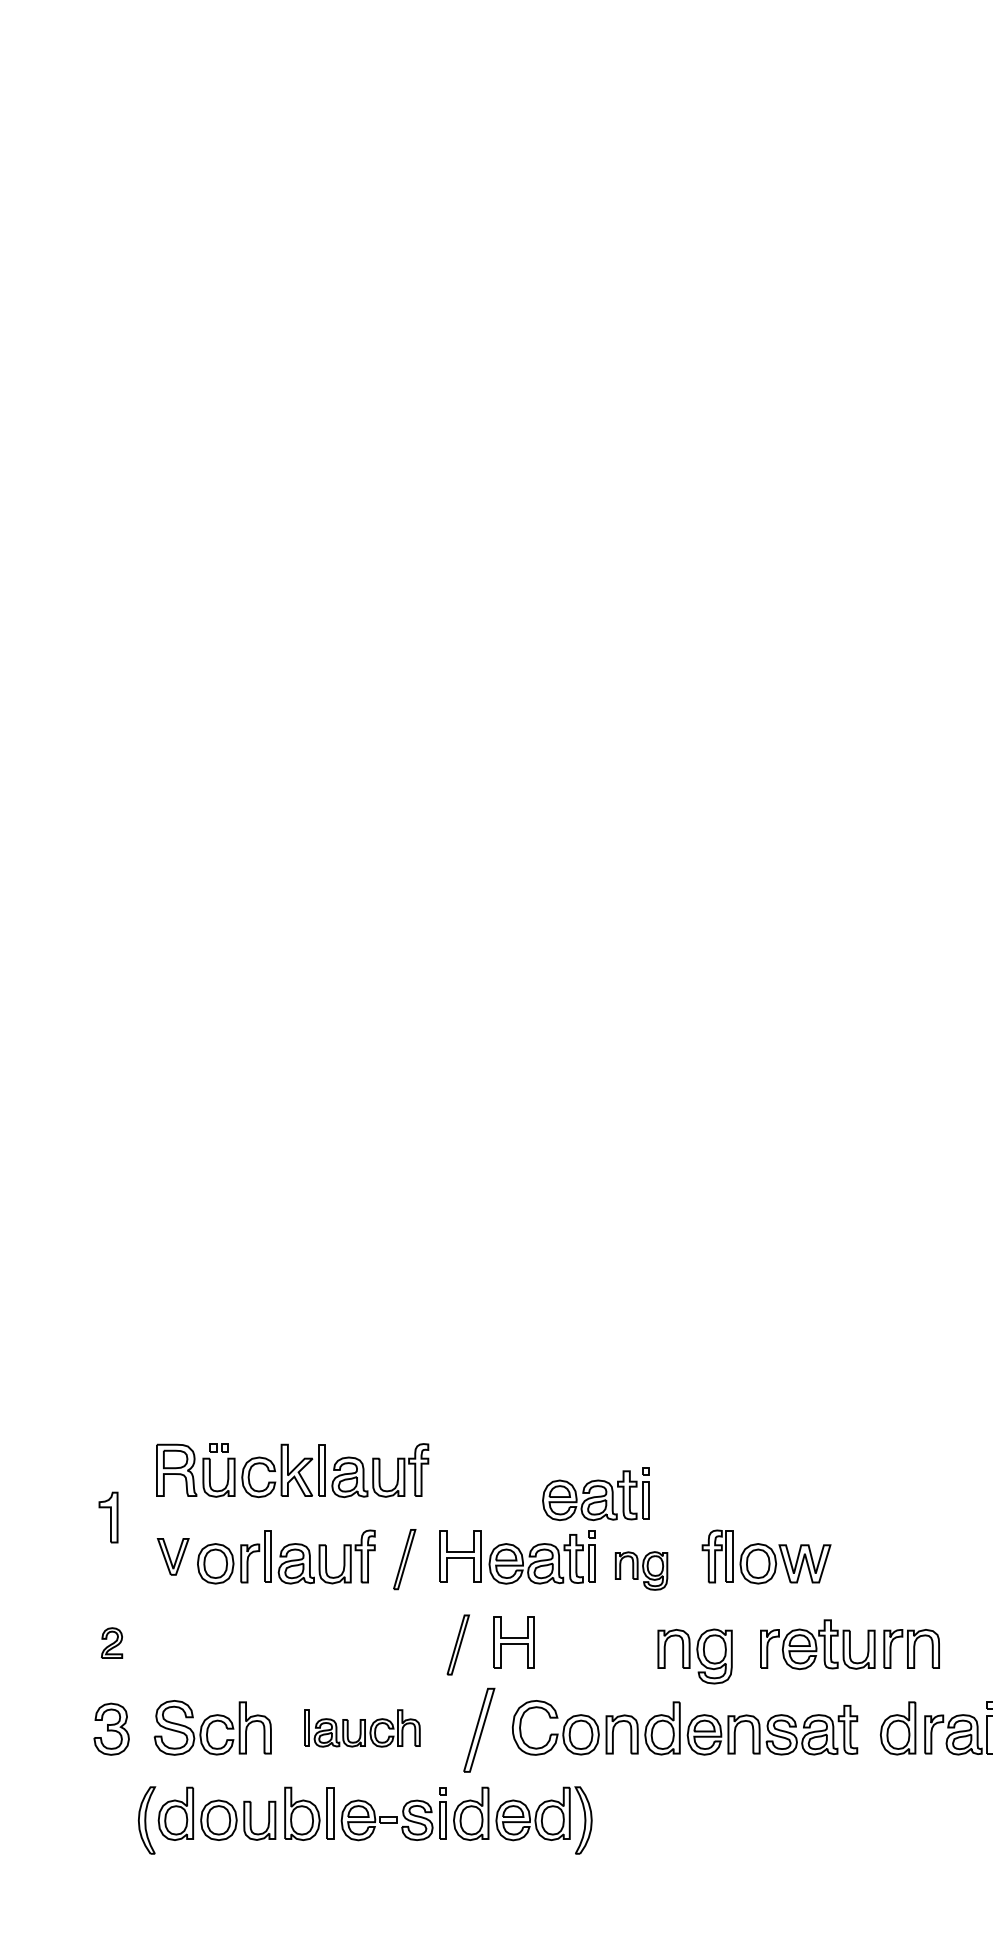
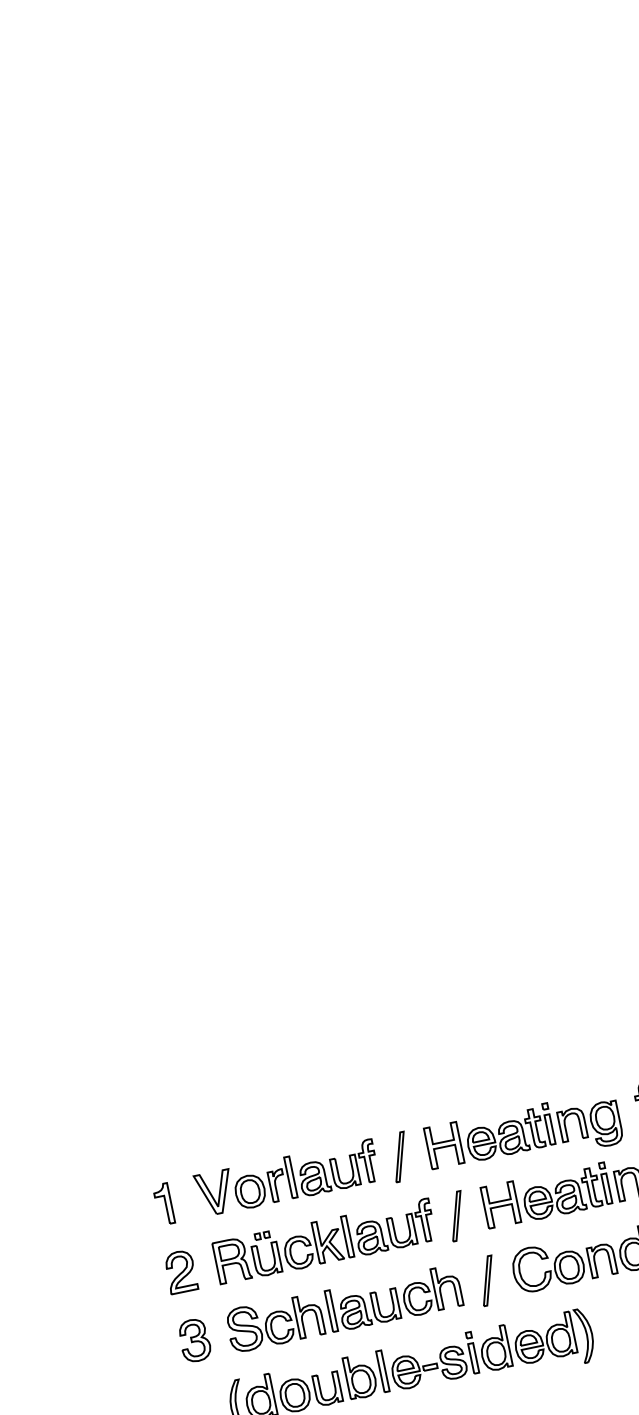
part: (292, 1470) -> (324, 1241), moved
part: (595, 1494) -> (565, 1192), moved
part: (108, 1517) -> (163, 1204), moved
part: (173, 1556) -> (215, 1192), size x1.43
part: (641, 1570) -> (590, 1126), size x1.43
part: (111, 1642) -> (180, 1271), size x1.67
part: (362, 1728) -> (394, 1298), size x1.43
part: (479, 1730) -> (487, 1280), size x0.71

